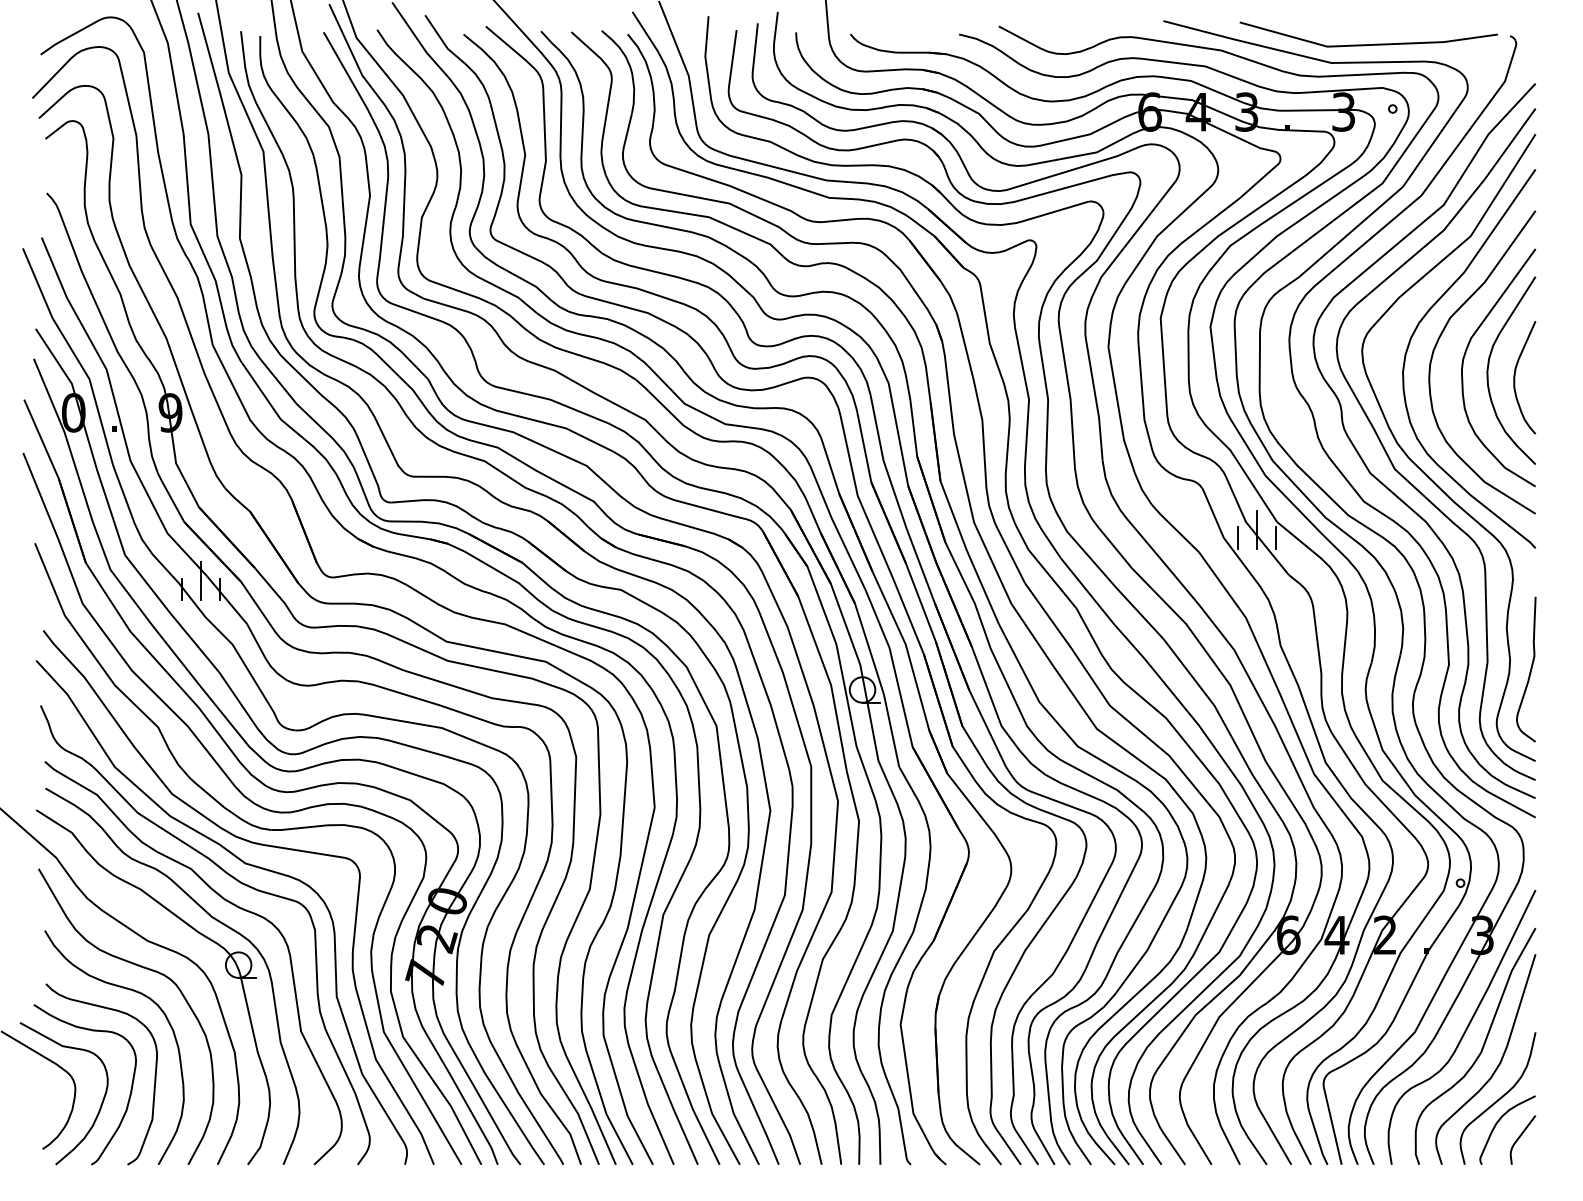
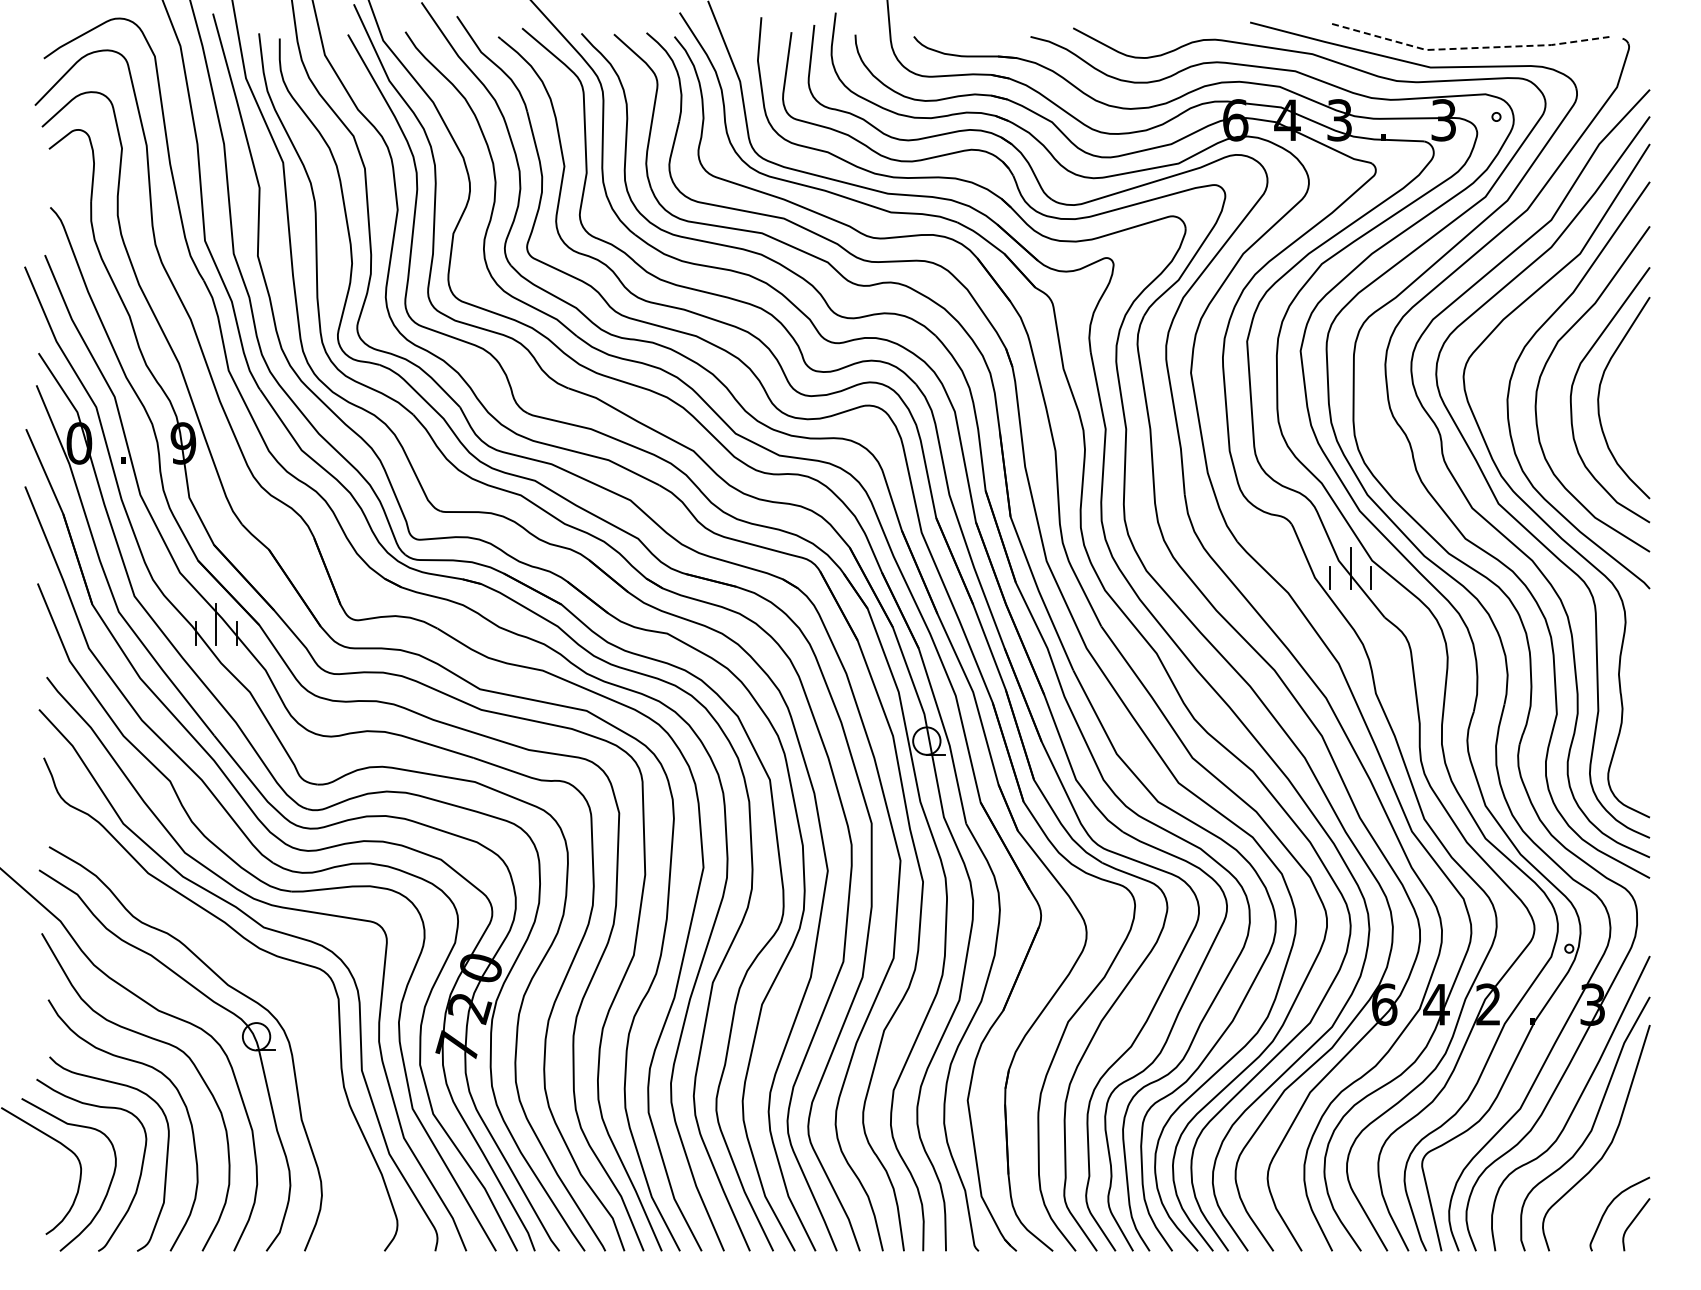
line: (1367, 45) -> (1469, 48), solid -> dashed
curve: (1515, 375) -> (1628, 403), removed
curve: (1529, 671) -> (1643, 721), removed
curve: (224, 900) -> (241, 967), removed
curve: (1497, 1098) -> (1609, 1180), removed

